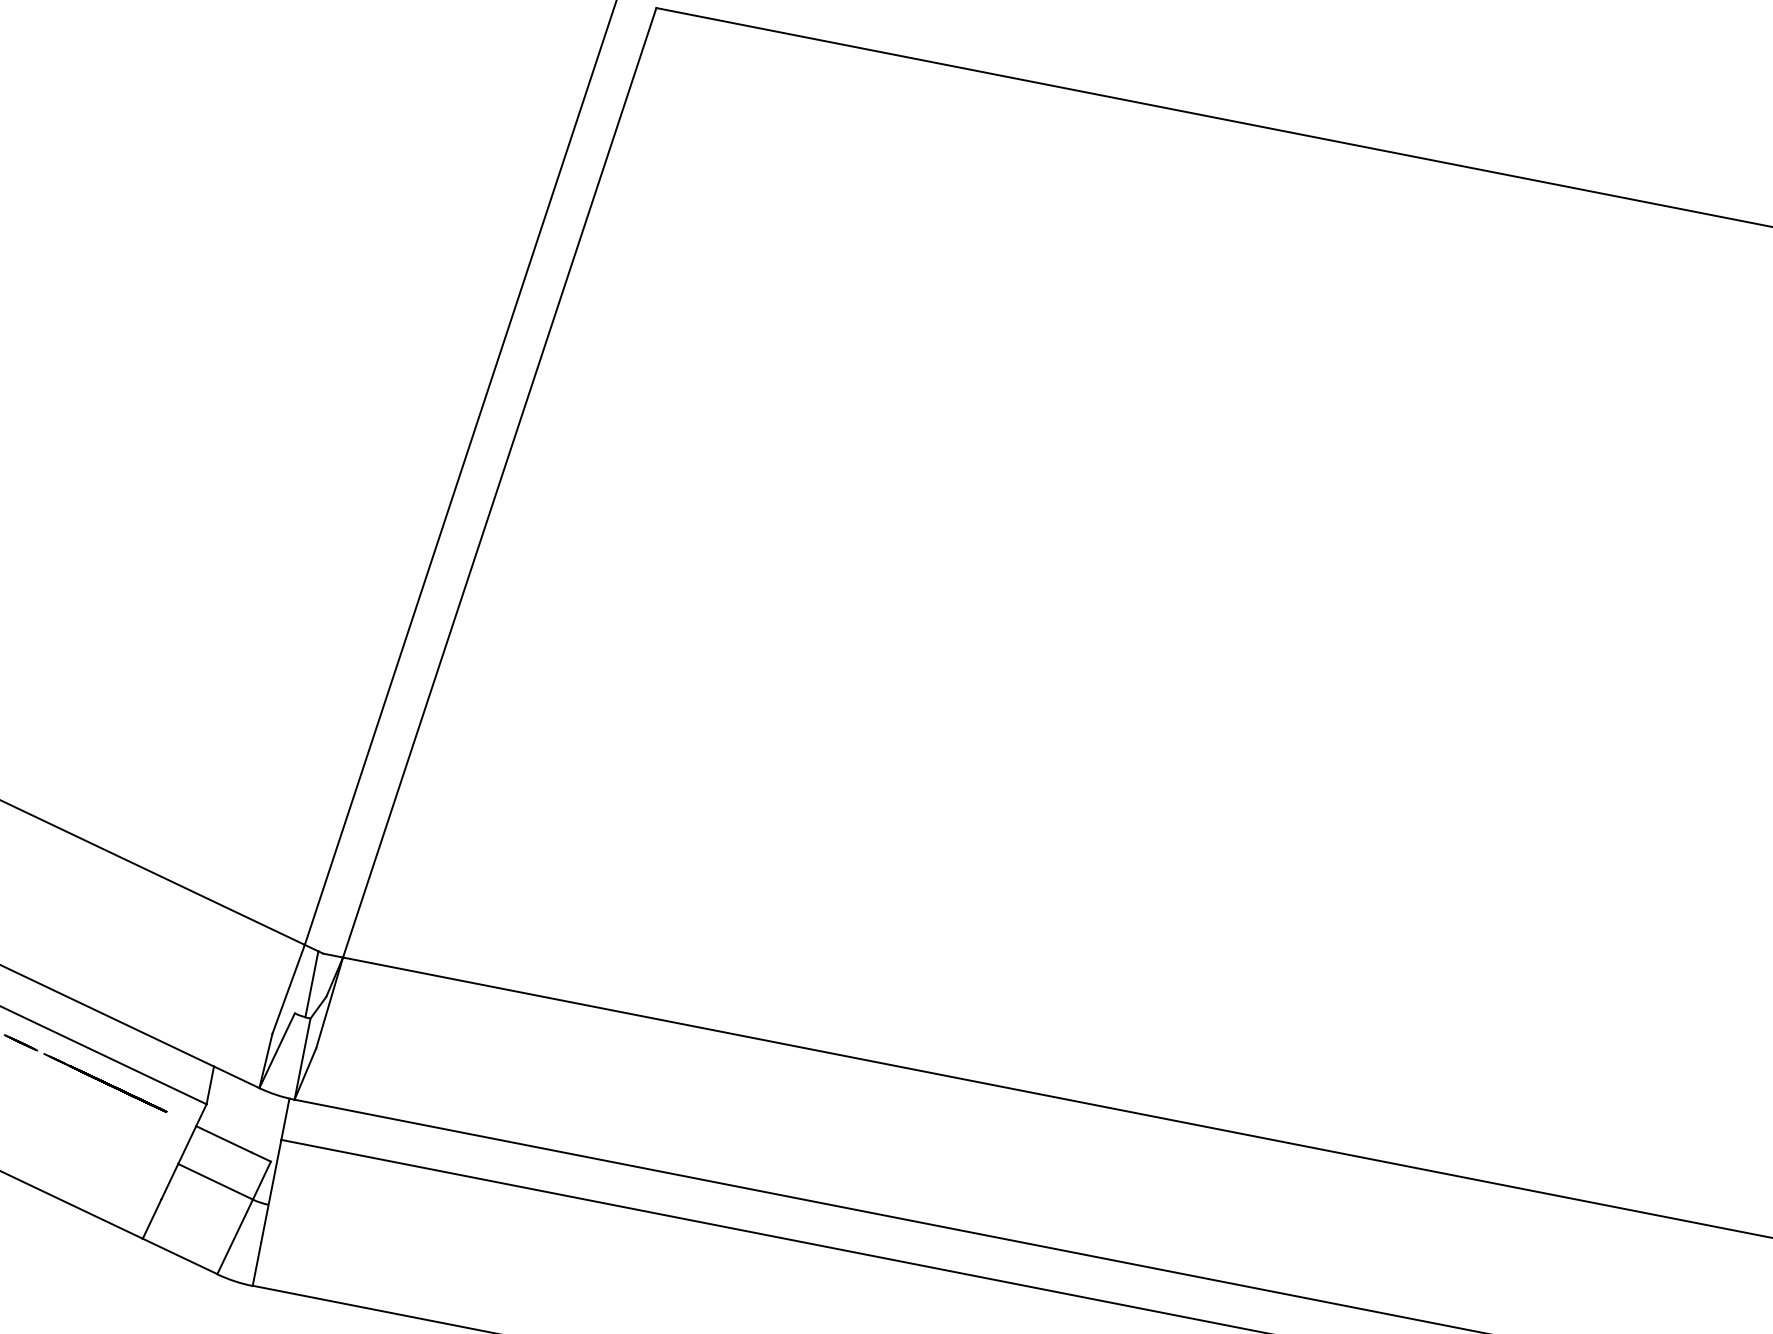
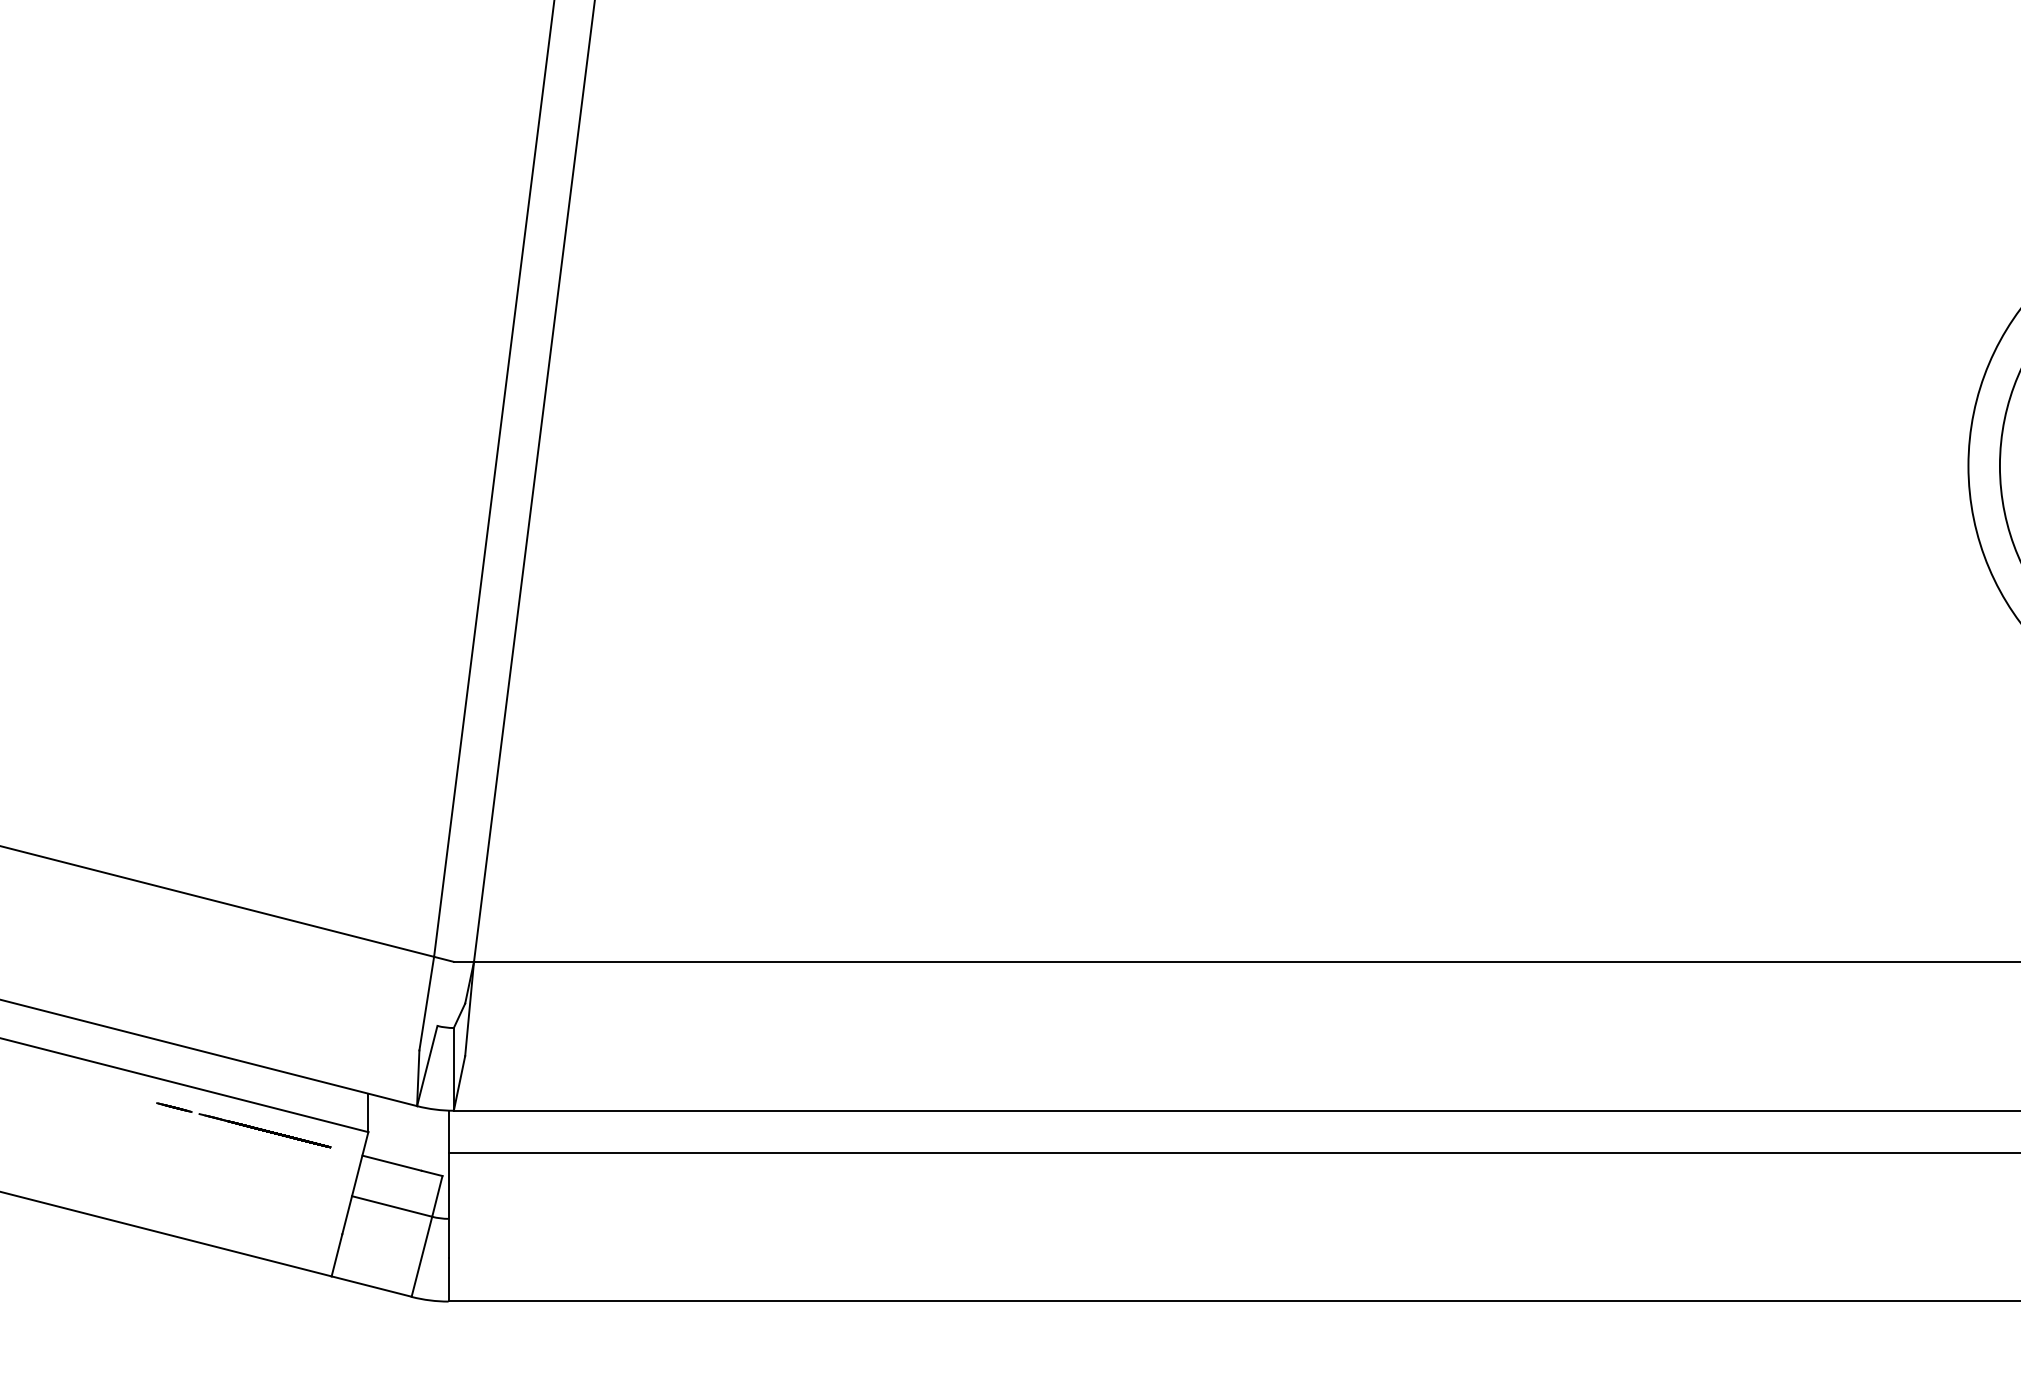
line: (311, 983) -> (448, 993), removed

